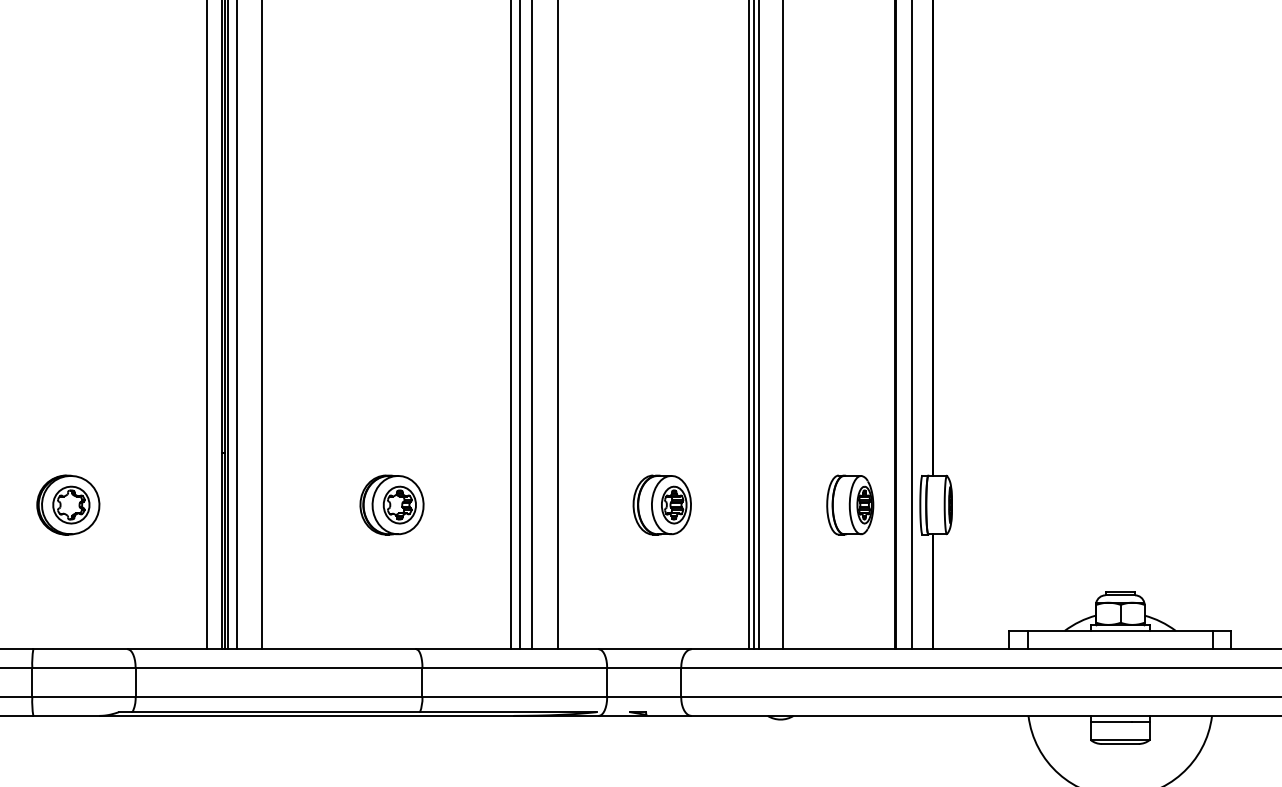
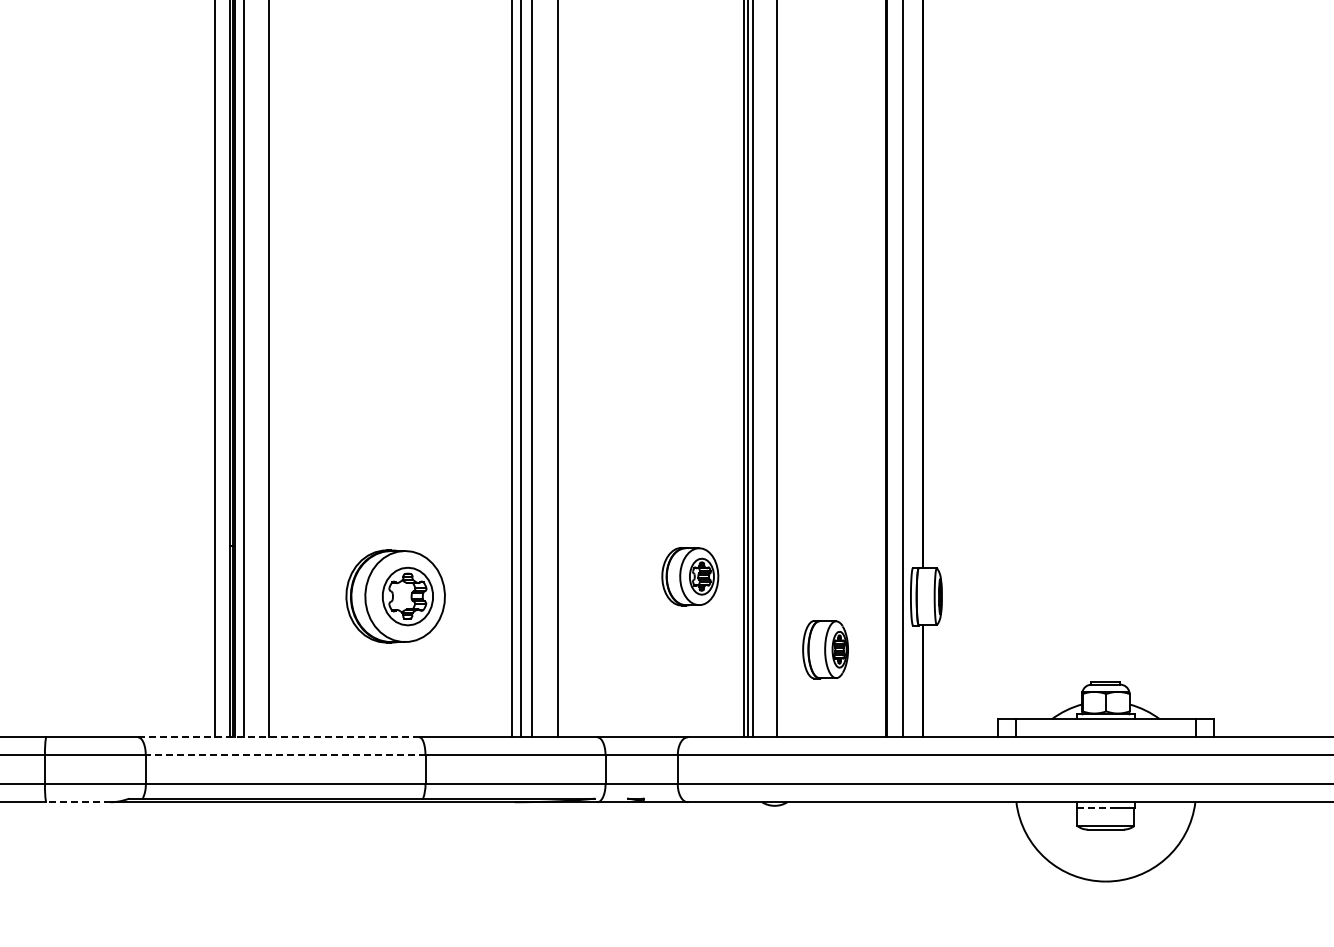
part: (68, 504) -> (80, 596), removed
part: (391, 504) -> (395, 596), size x1.6
part: (662, 504) -> (690, 576), moved
part: (850, 504) -> (825, 649), moved
line: (271, 649) -> (278, 737), solid -> dashed
line: (278, 667) -> (285, 755), solid -> dashed
line: (65, 716) -> (77, 802), solid -> dashed
line: (1110, 722) -> (1096, 808), solid -> dashed

